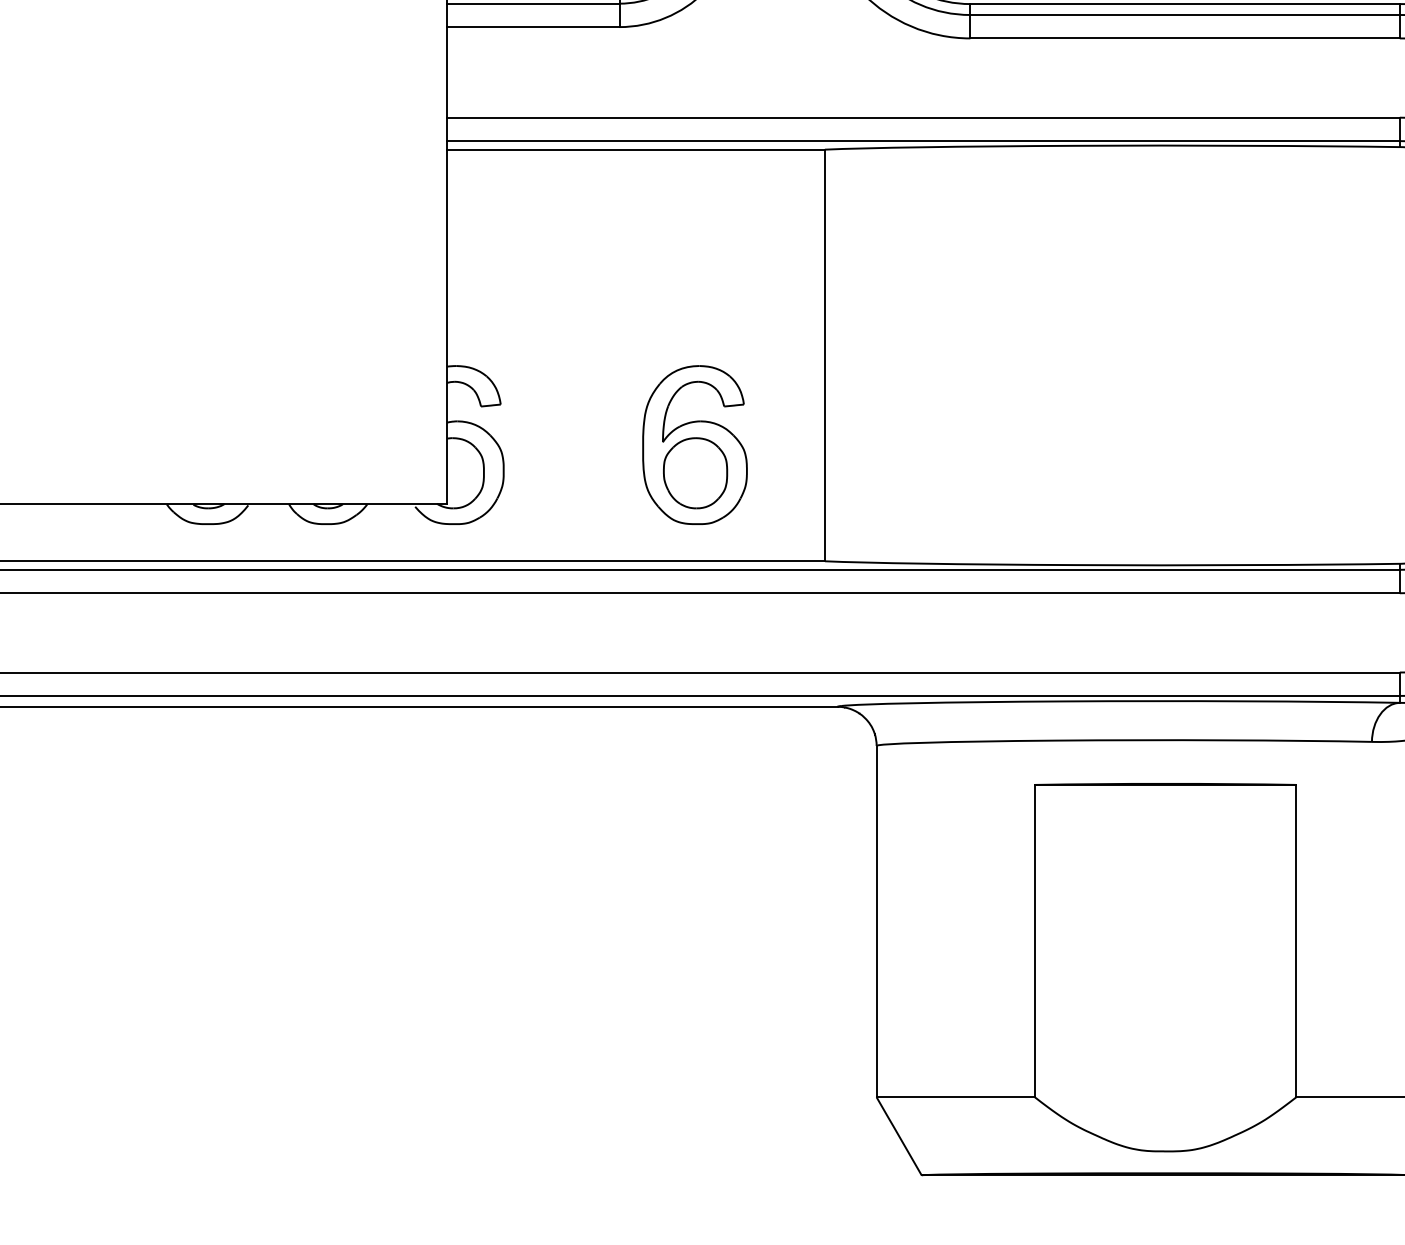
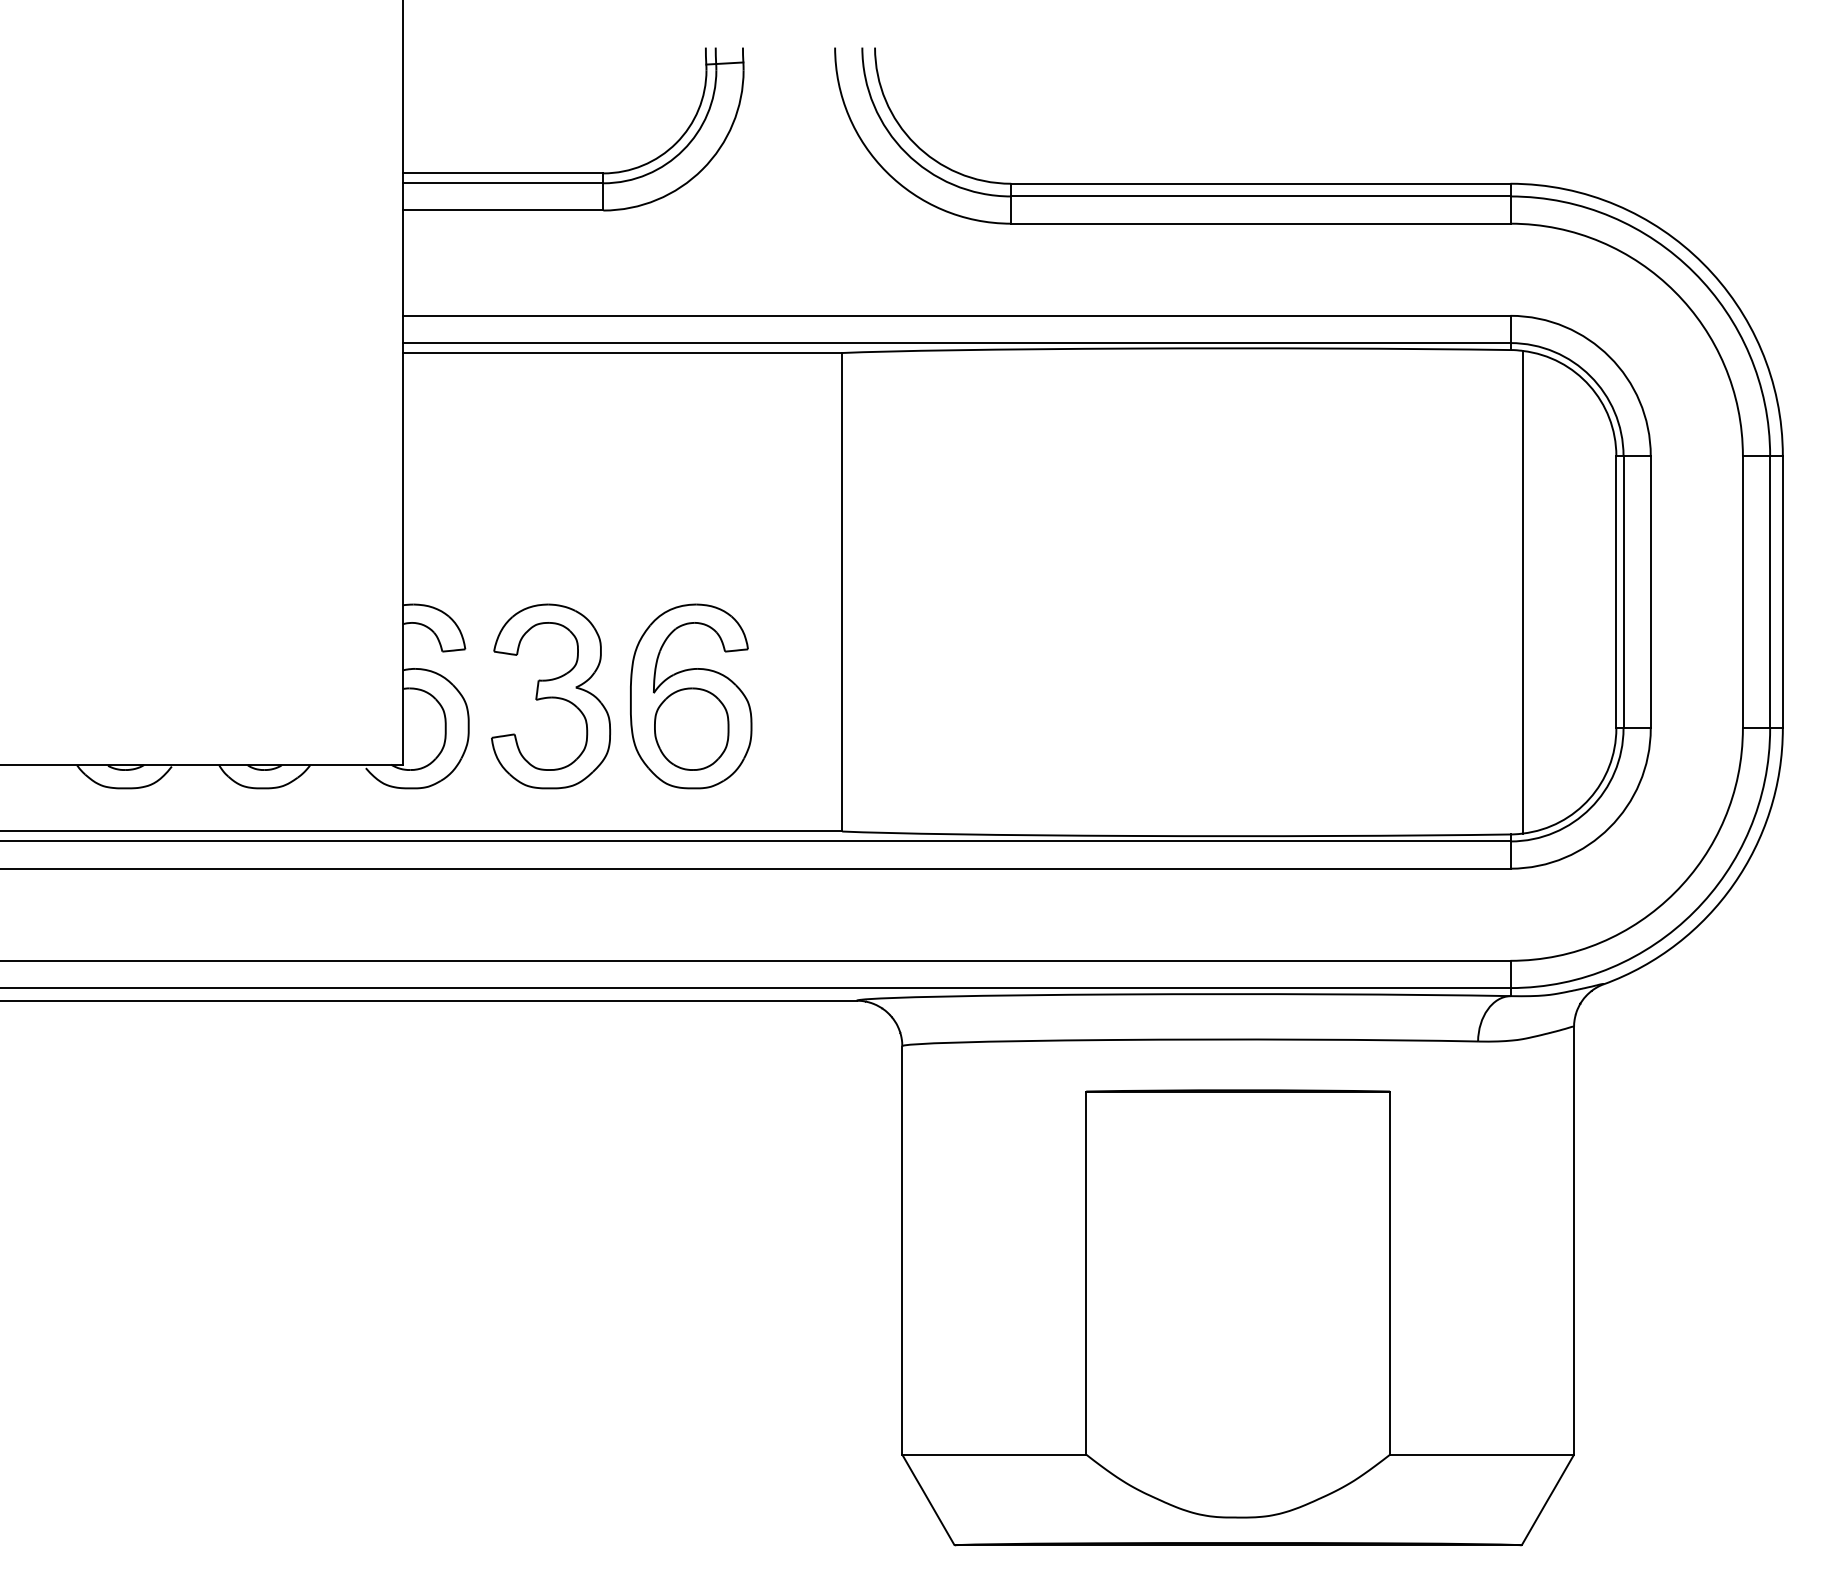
part: (574, 445) -> (551, 696), added

